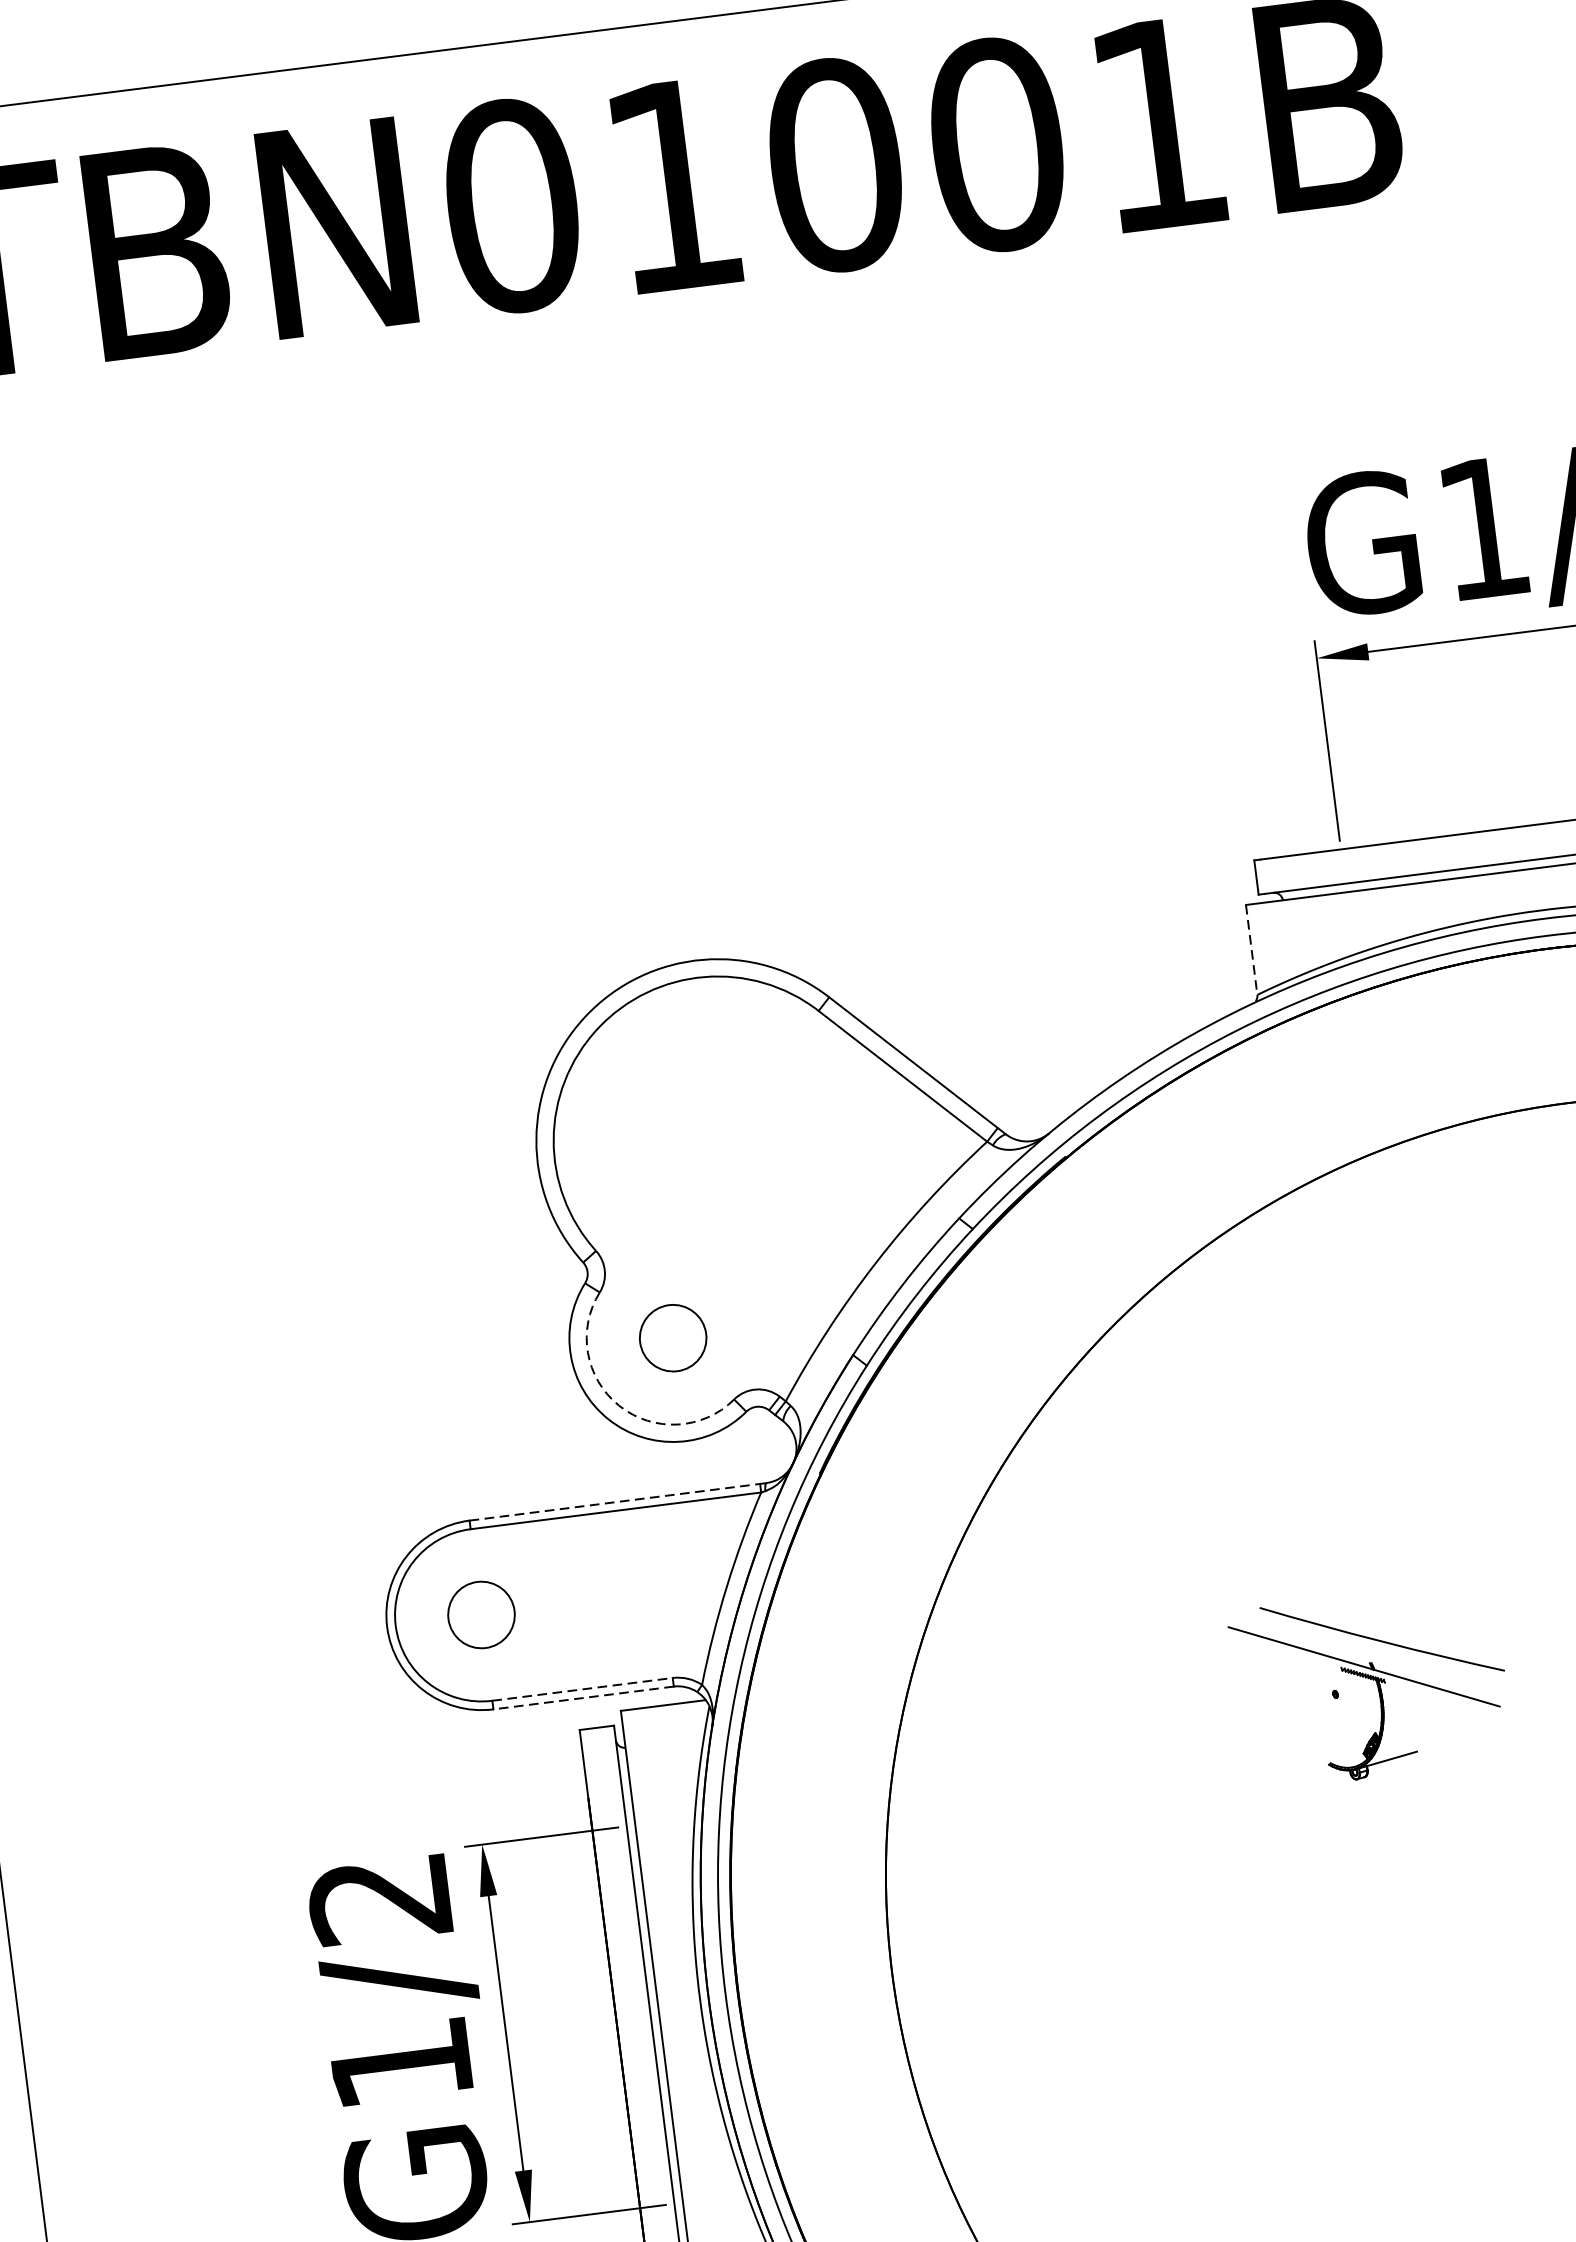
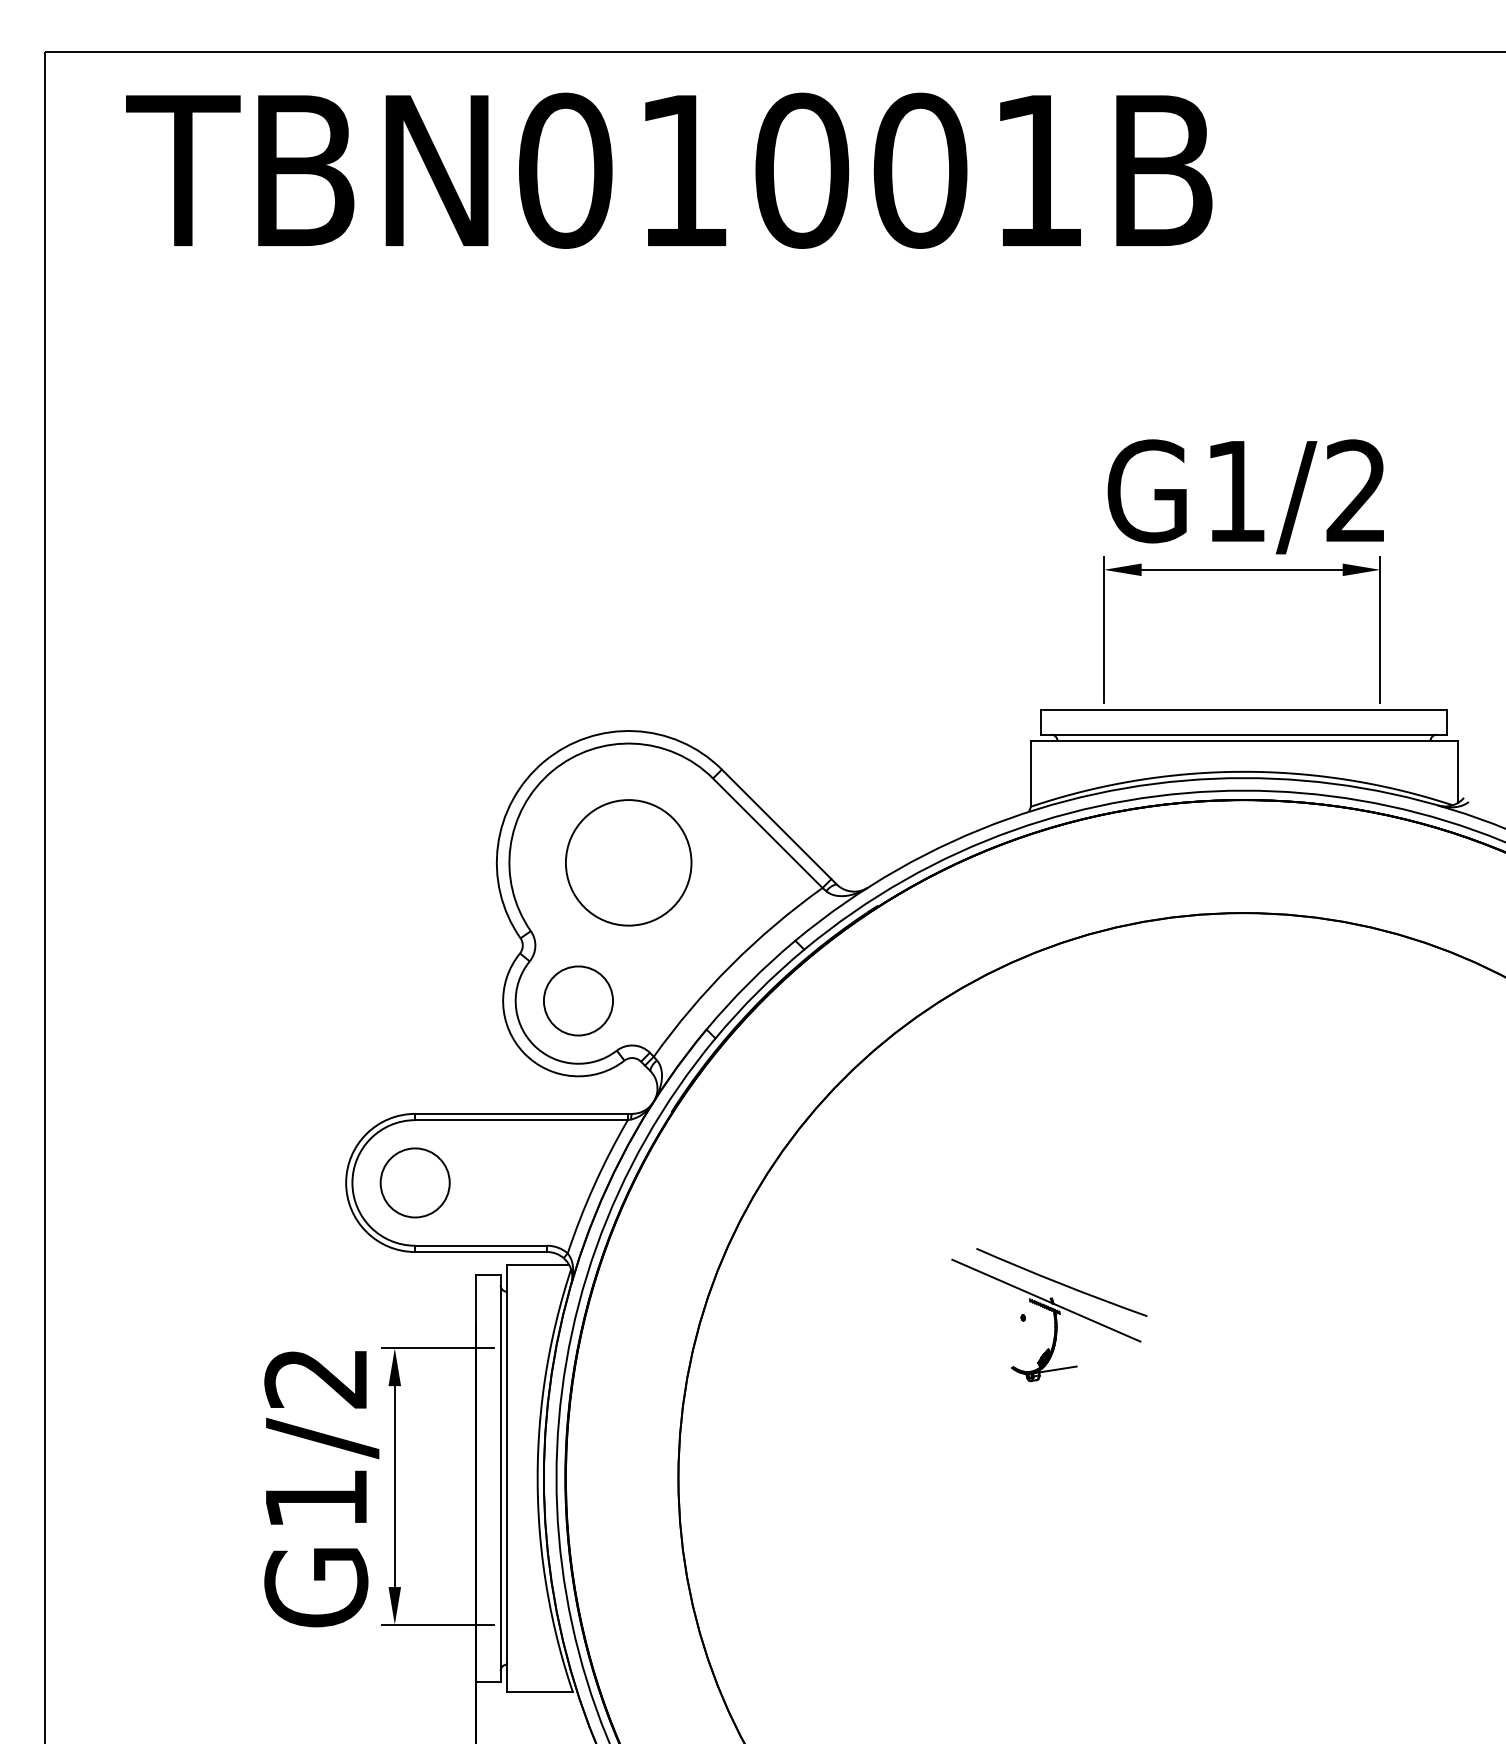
line: (1251, 949) -> (1030, 773), dashed -> solid
circle: (717, 1140) -> (628, 862), added
circle: (673, 1337) -> (578, 1000), size x1.43
arc: (619, 1405) -> (533, 1044), dashed -> solid
line: (616, 1501) -> (522, 1113), dashed -> solid
circle: (480, 1614) -> (414, 1182), size x1.43
line: (582, 1689) -> (481, 1245), dashed -> solid
line: (582, 1698) -> (480, 1252), dashed -> solid

